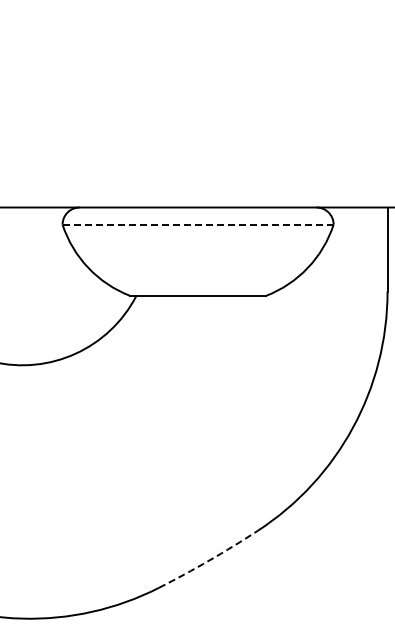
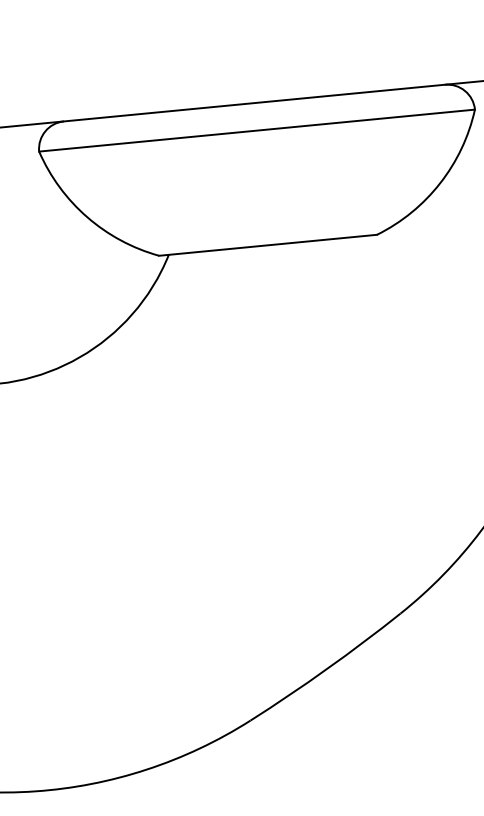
line: (198, 224) -> (257, 130), dashed -> solid
arc: (209, 560) -> (327, 668), dashed -> solid

